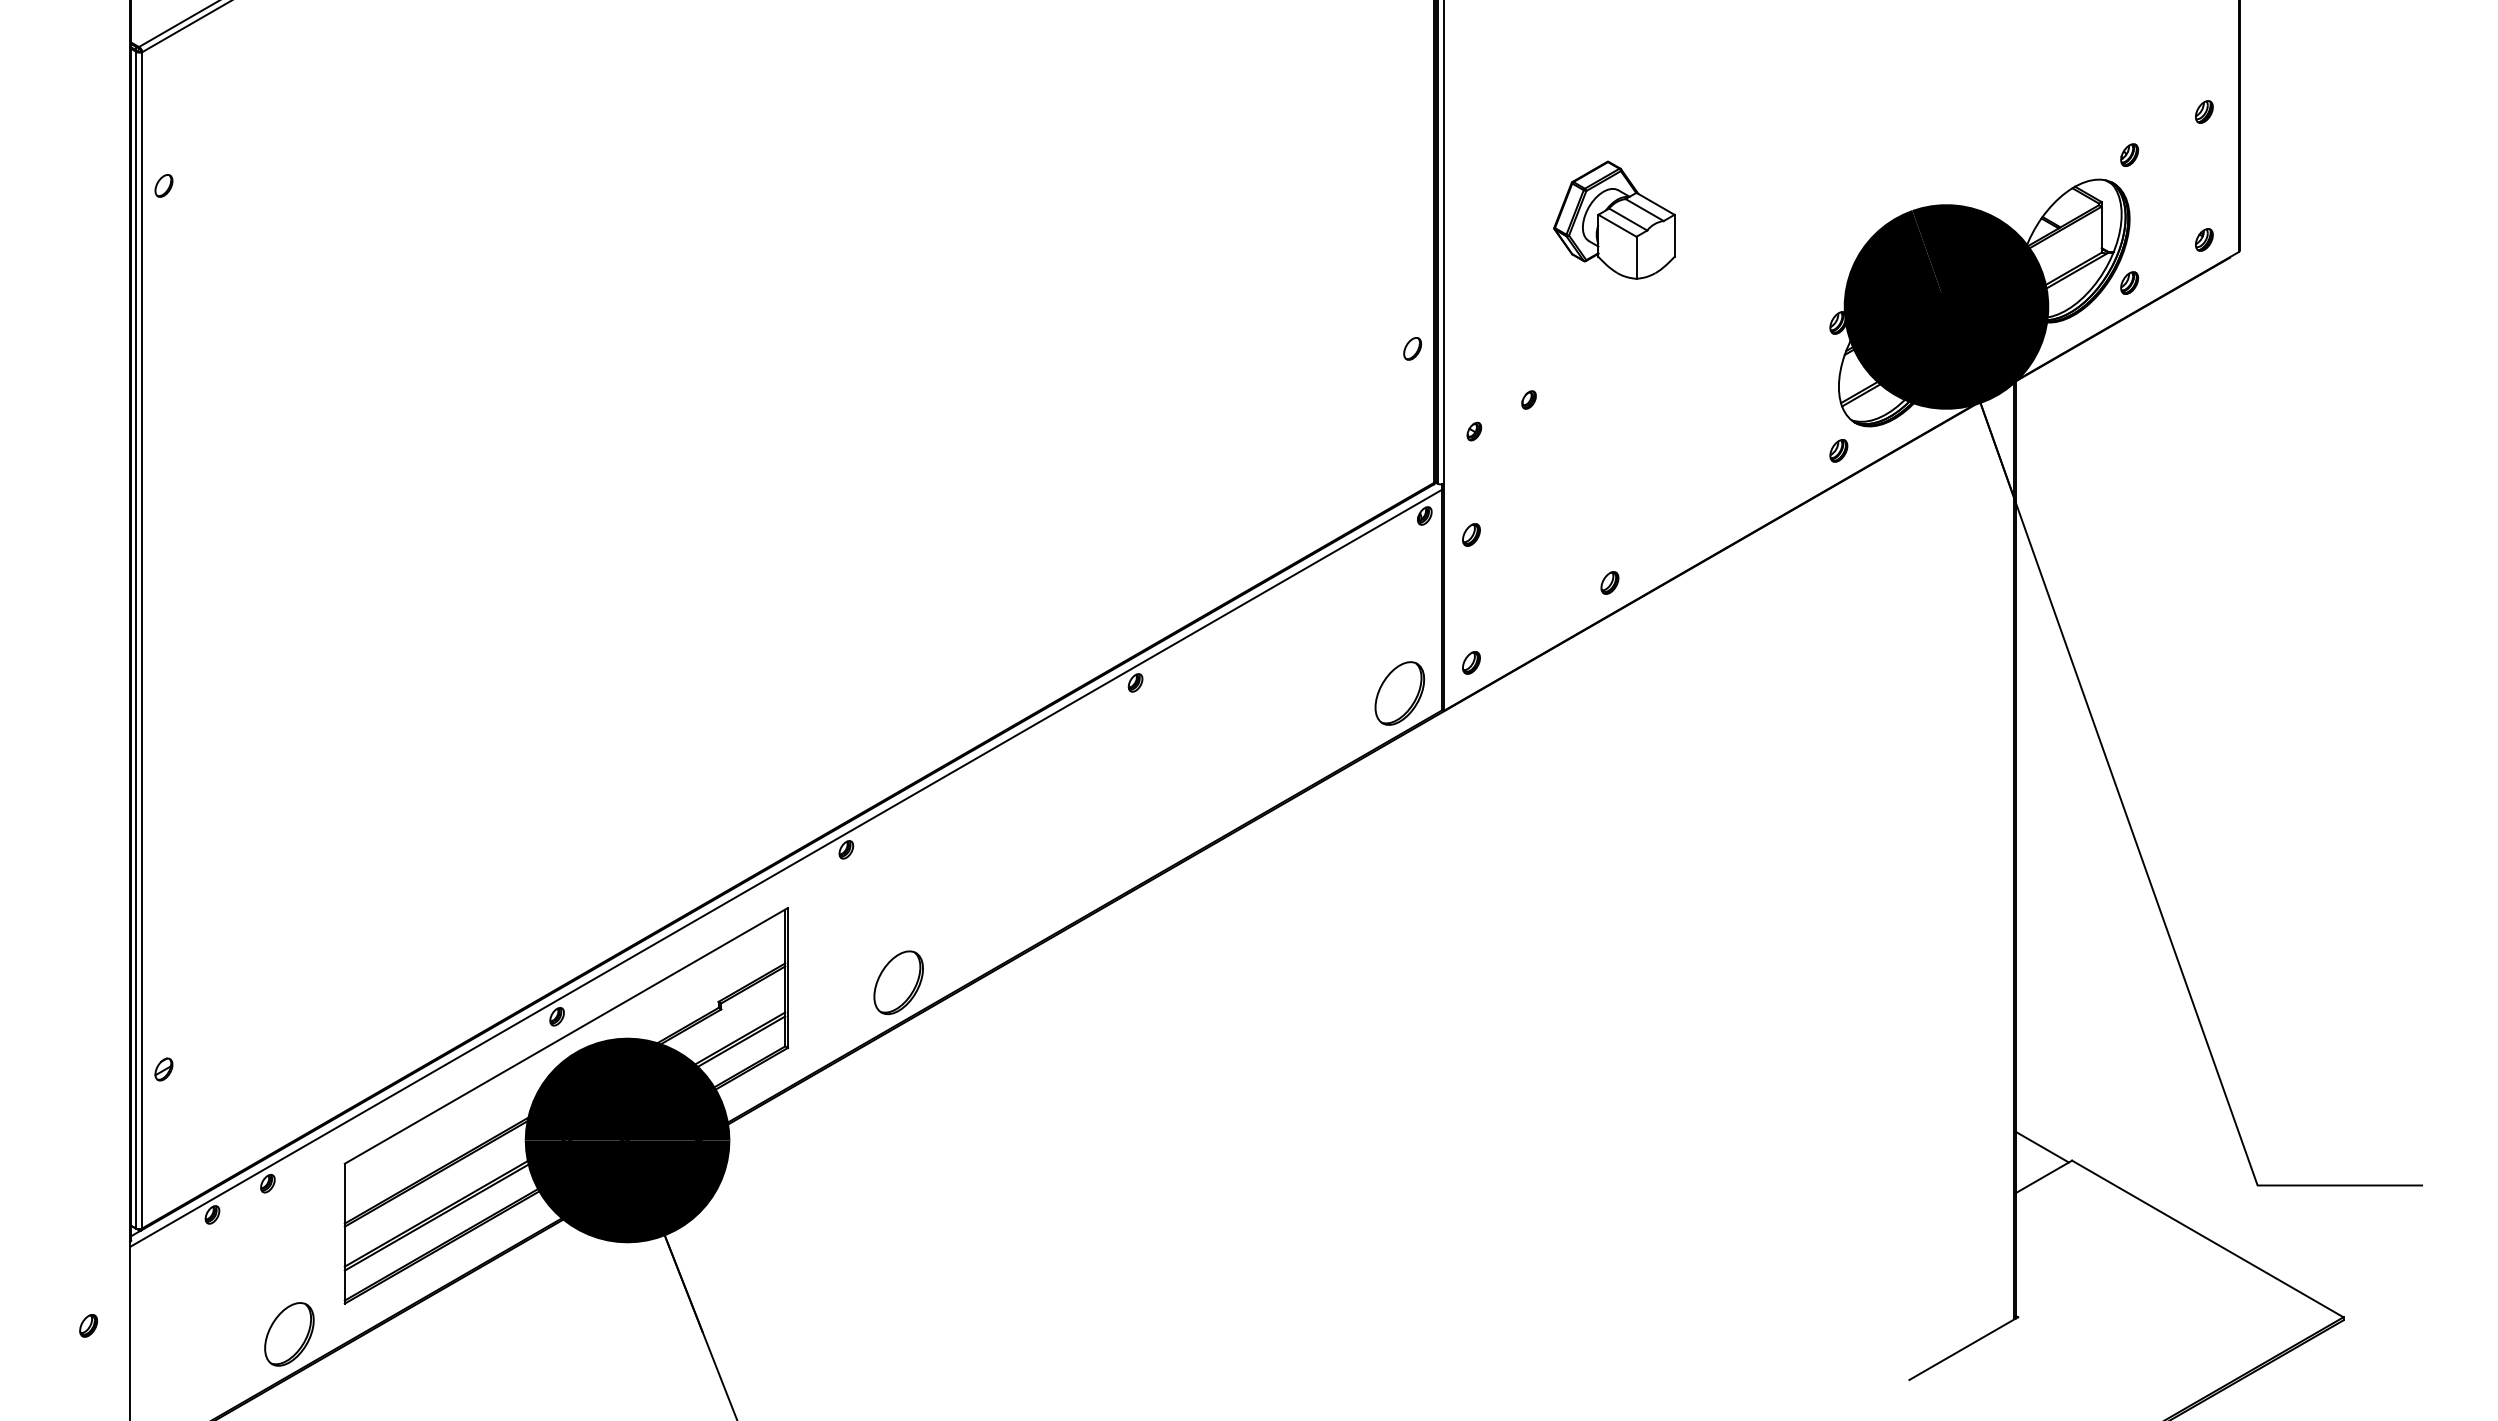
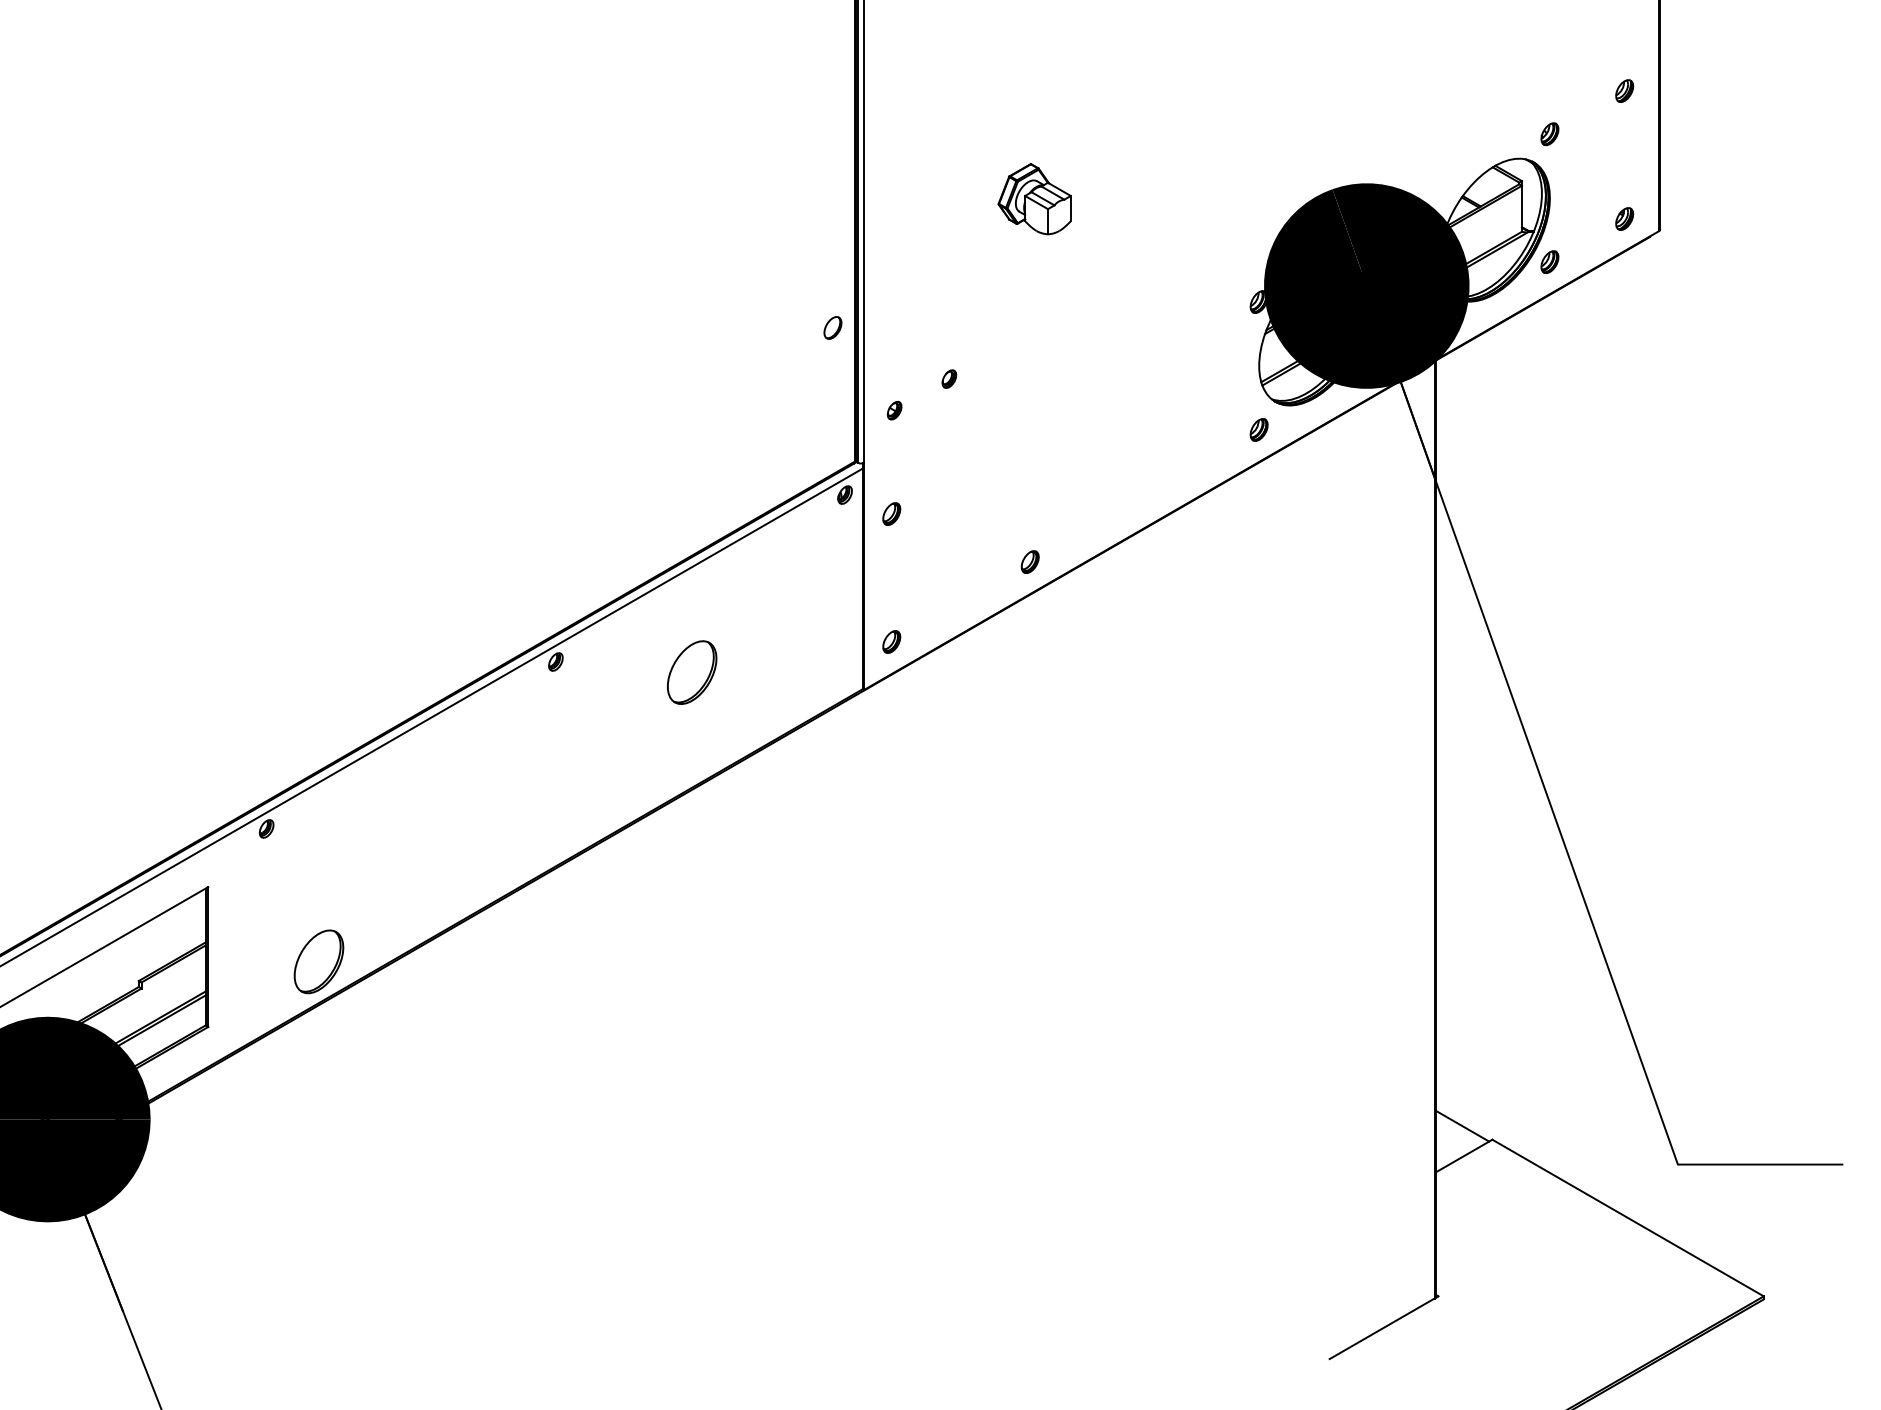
part: (1614, 219) -> (1034, 198), size x0.6
part: (1399, 693) -> (691, 672), moved

